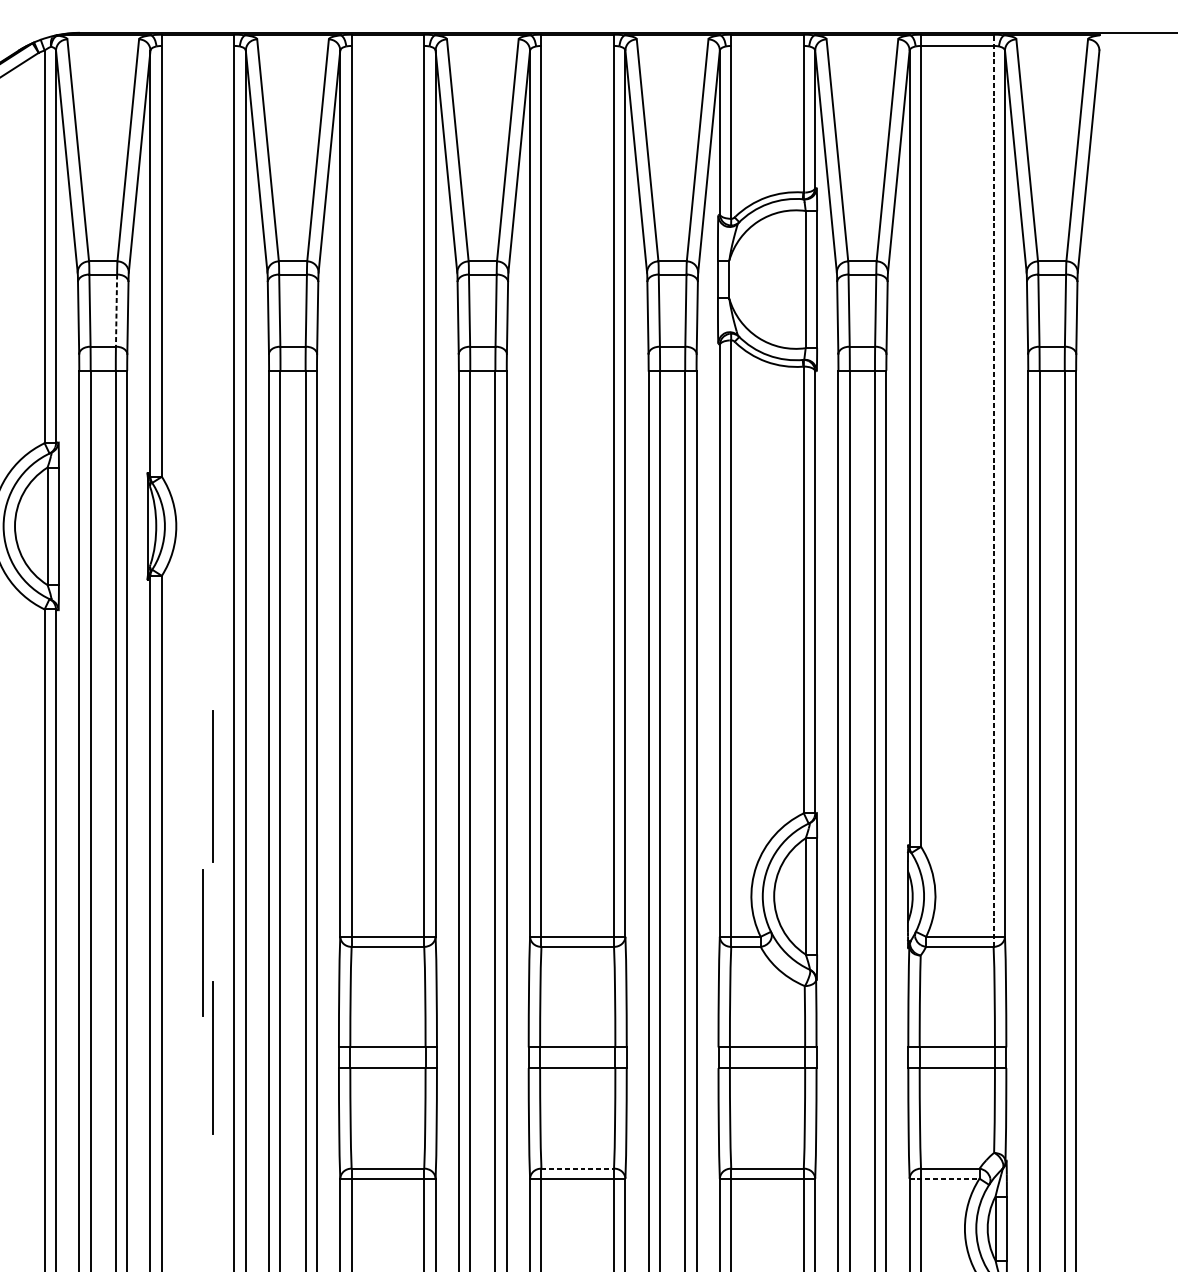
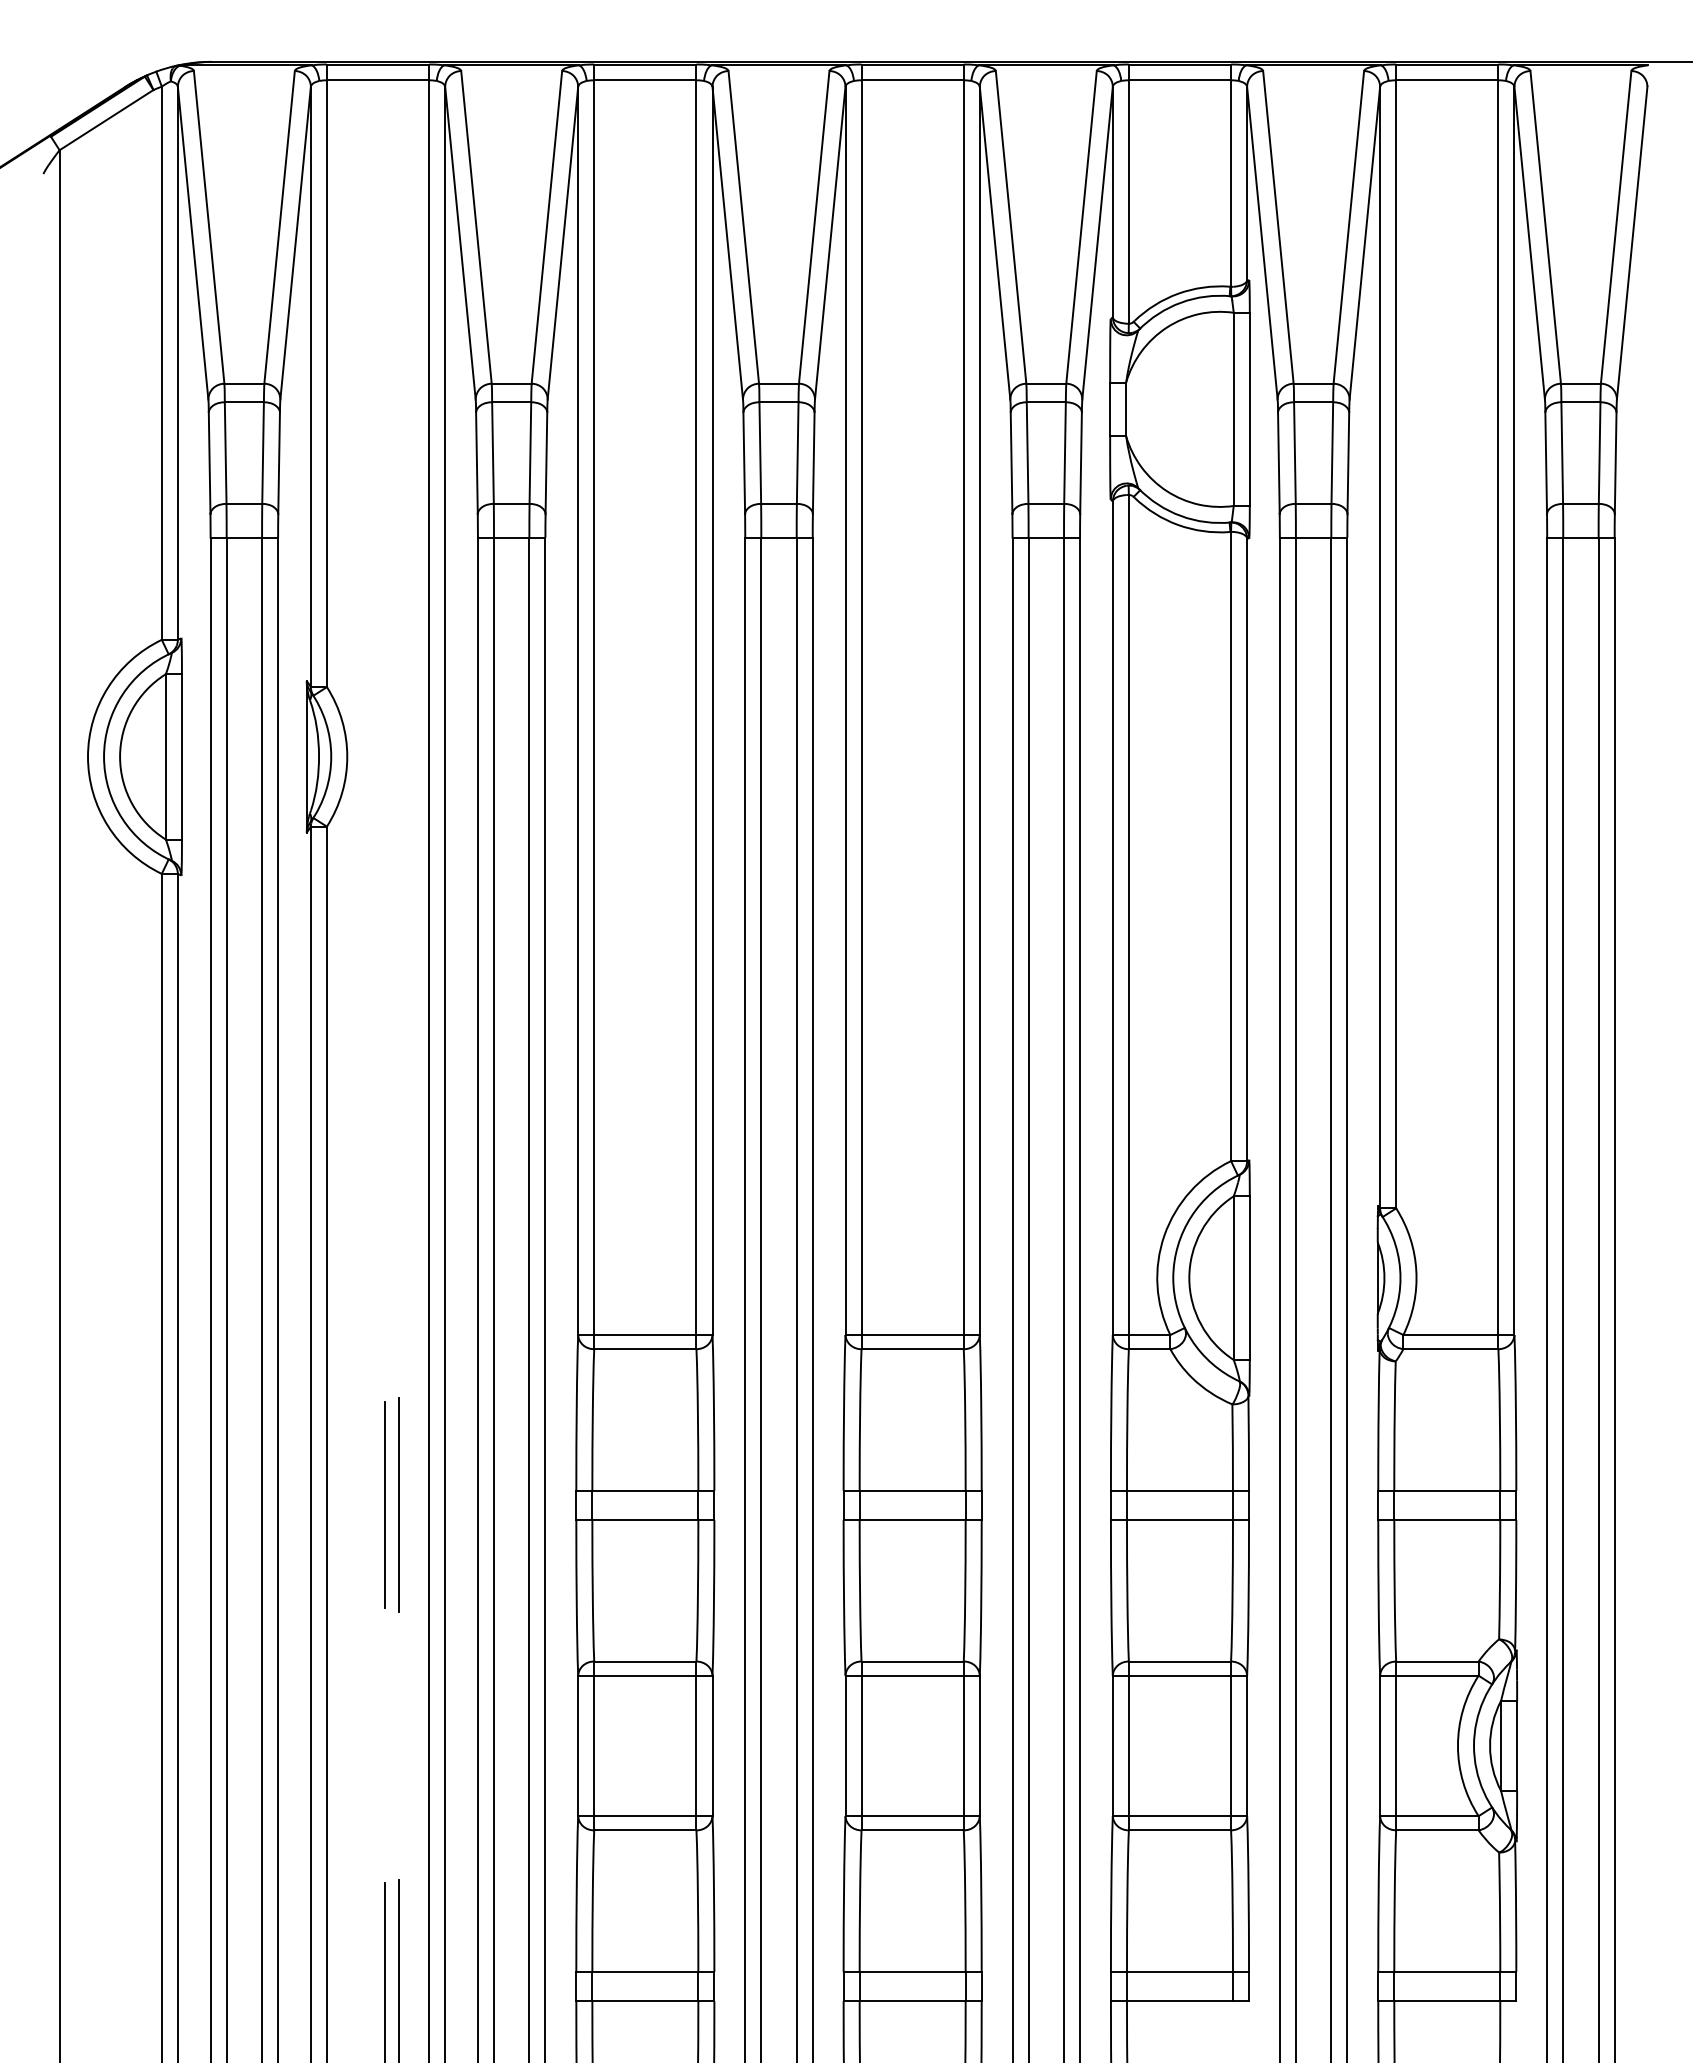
line: (197, 46) -> (377, 80), added
line: (388, 46) -> (645, 80), added
line: (577, 46) -> (912, 80), added
line: (767, 46) -> (1179, 80), added
line: (116, 310) -> (263, 453), dashed -> solid
line: (993, 490) -> (1498, 706), dashed -> solid
line: (212, 785) -> (398, 1122), removed
line: (202, 942) -> (384, 1504), moved
line: (578, 1168) -> (913, 1661), dashed -> solid
line: (944, 1178) -> (1429, 1675), dashed -> solid

